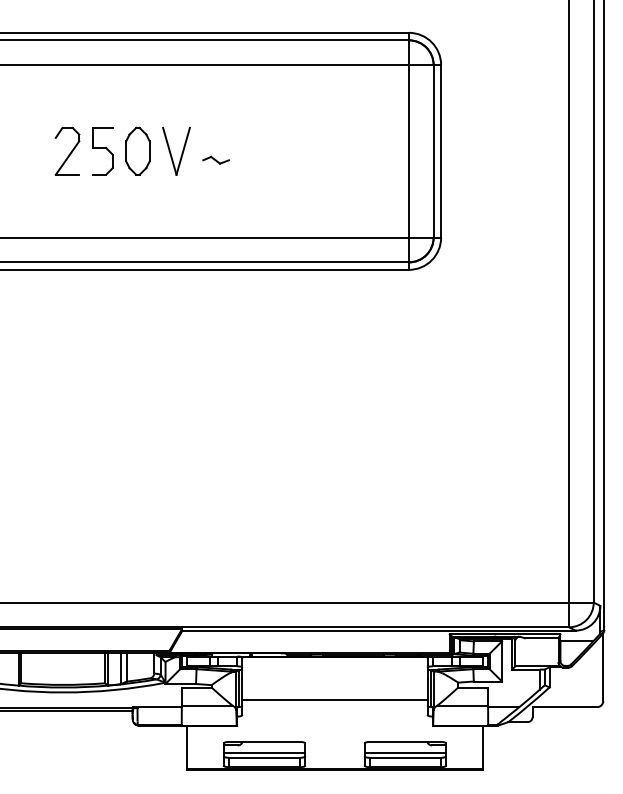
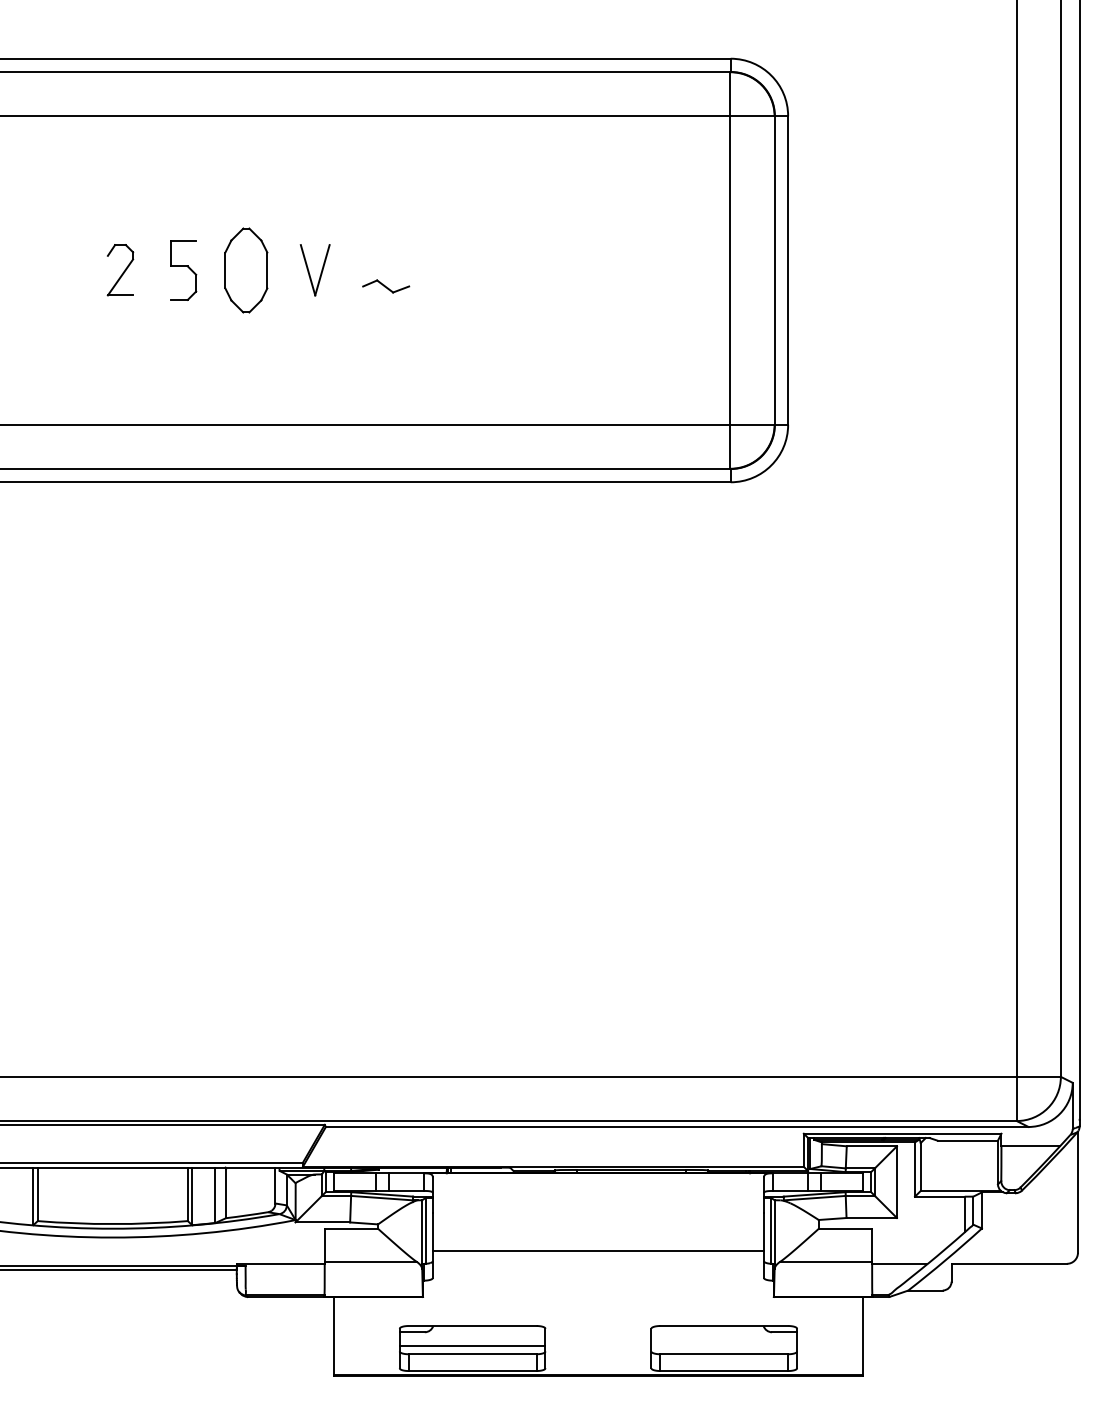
part: (67, 150) -> (120, 268), size x0.6
part: (176, 150) -> (315, 268), size x0.6
part: (102, 151) -> (182, 270), size x0.7
line: (405, 752) -> (724, 1344), removed

